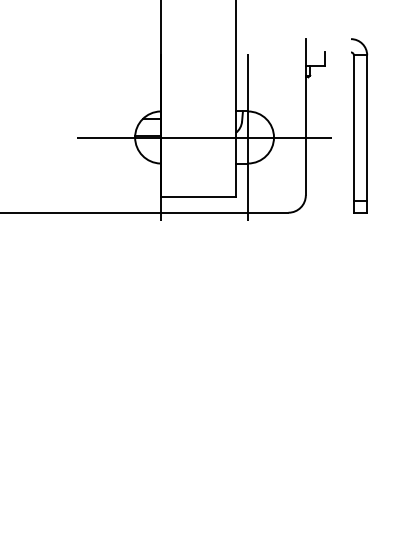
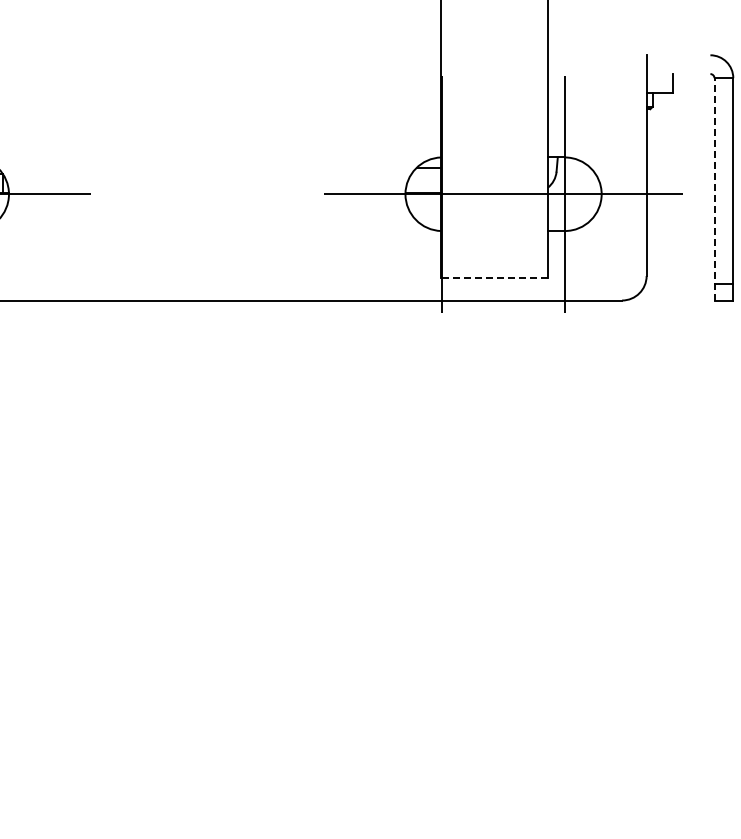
line: (353, 133) -> (714, 188), solid -> dashed
line: (198, 197) -> (494, 278), solid -> dashed

